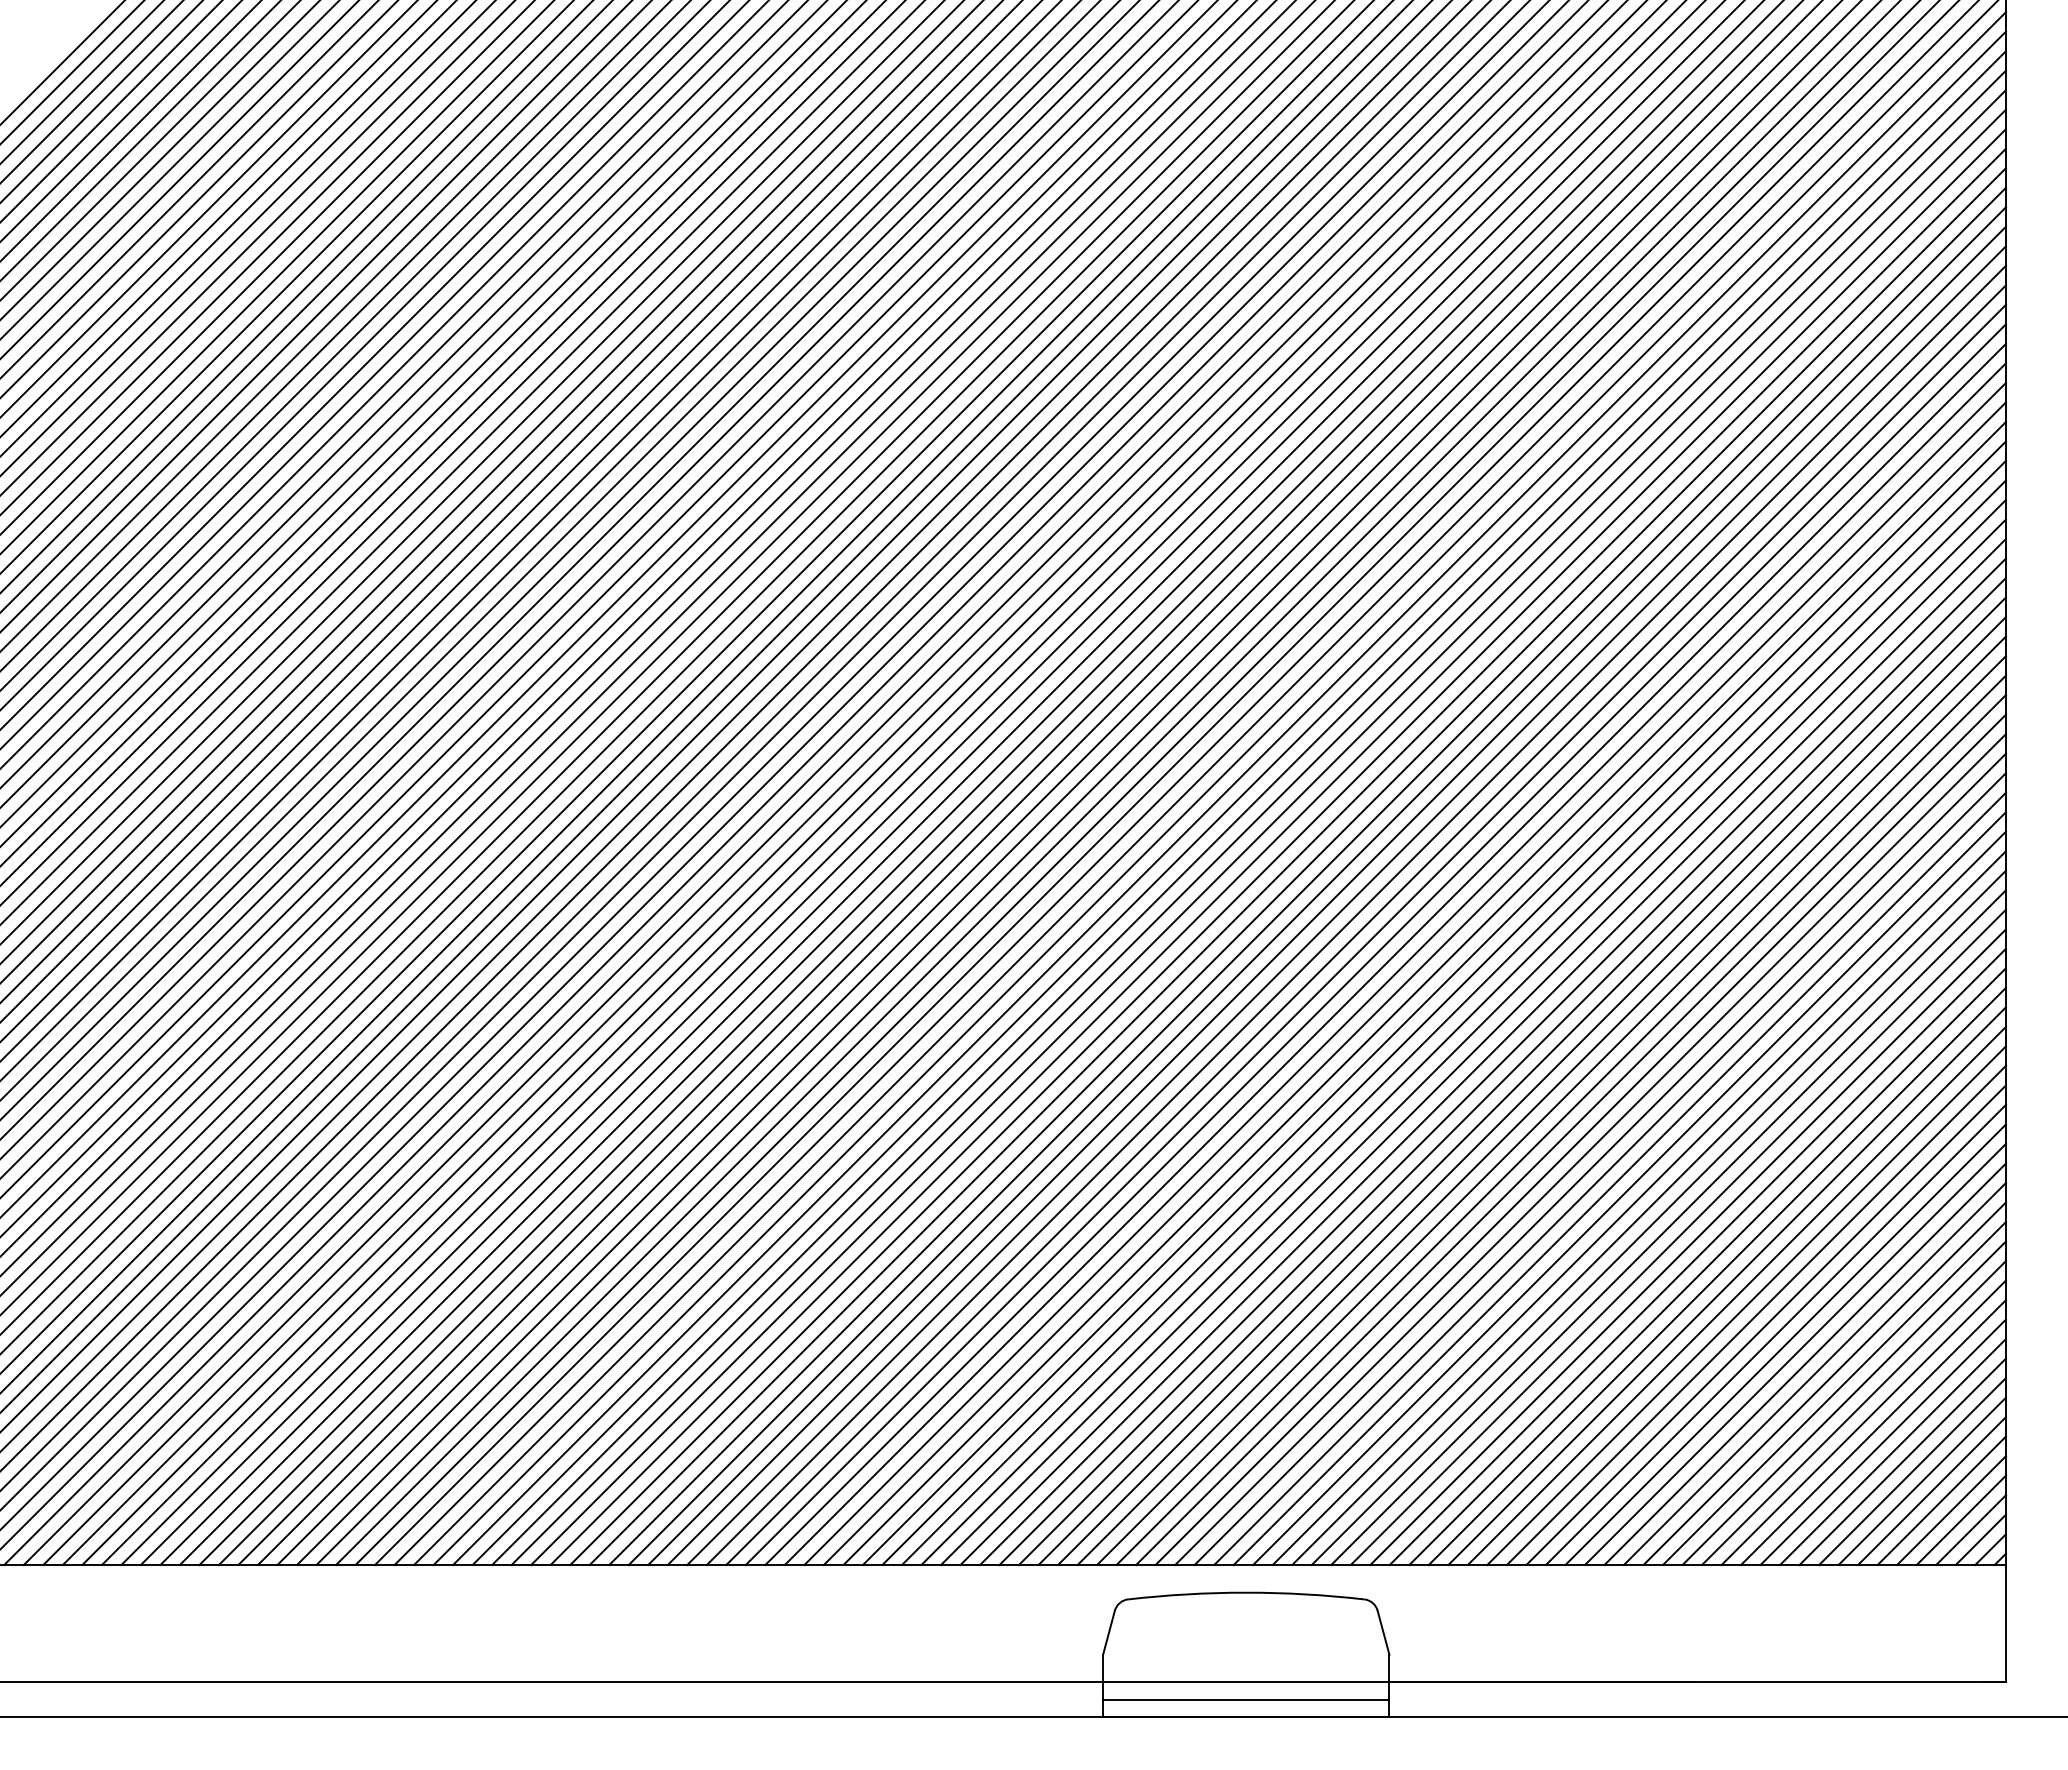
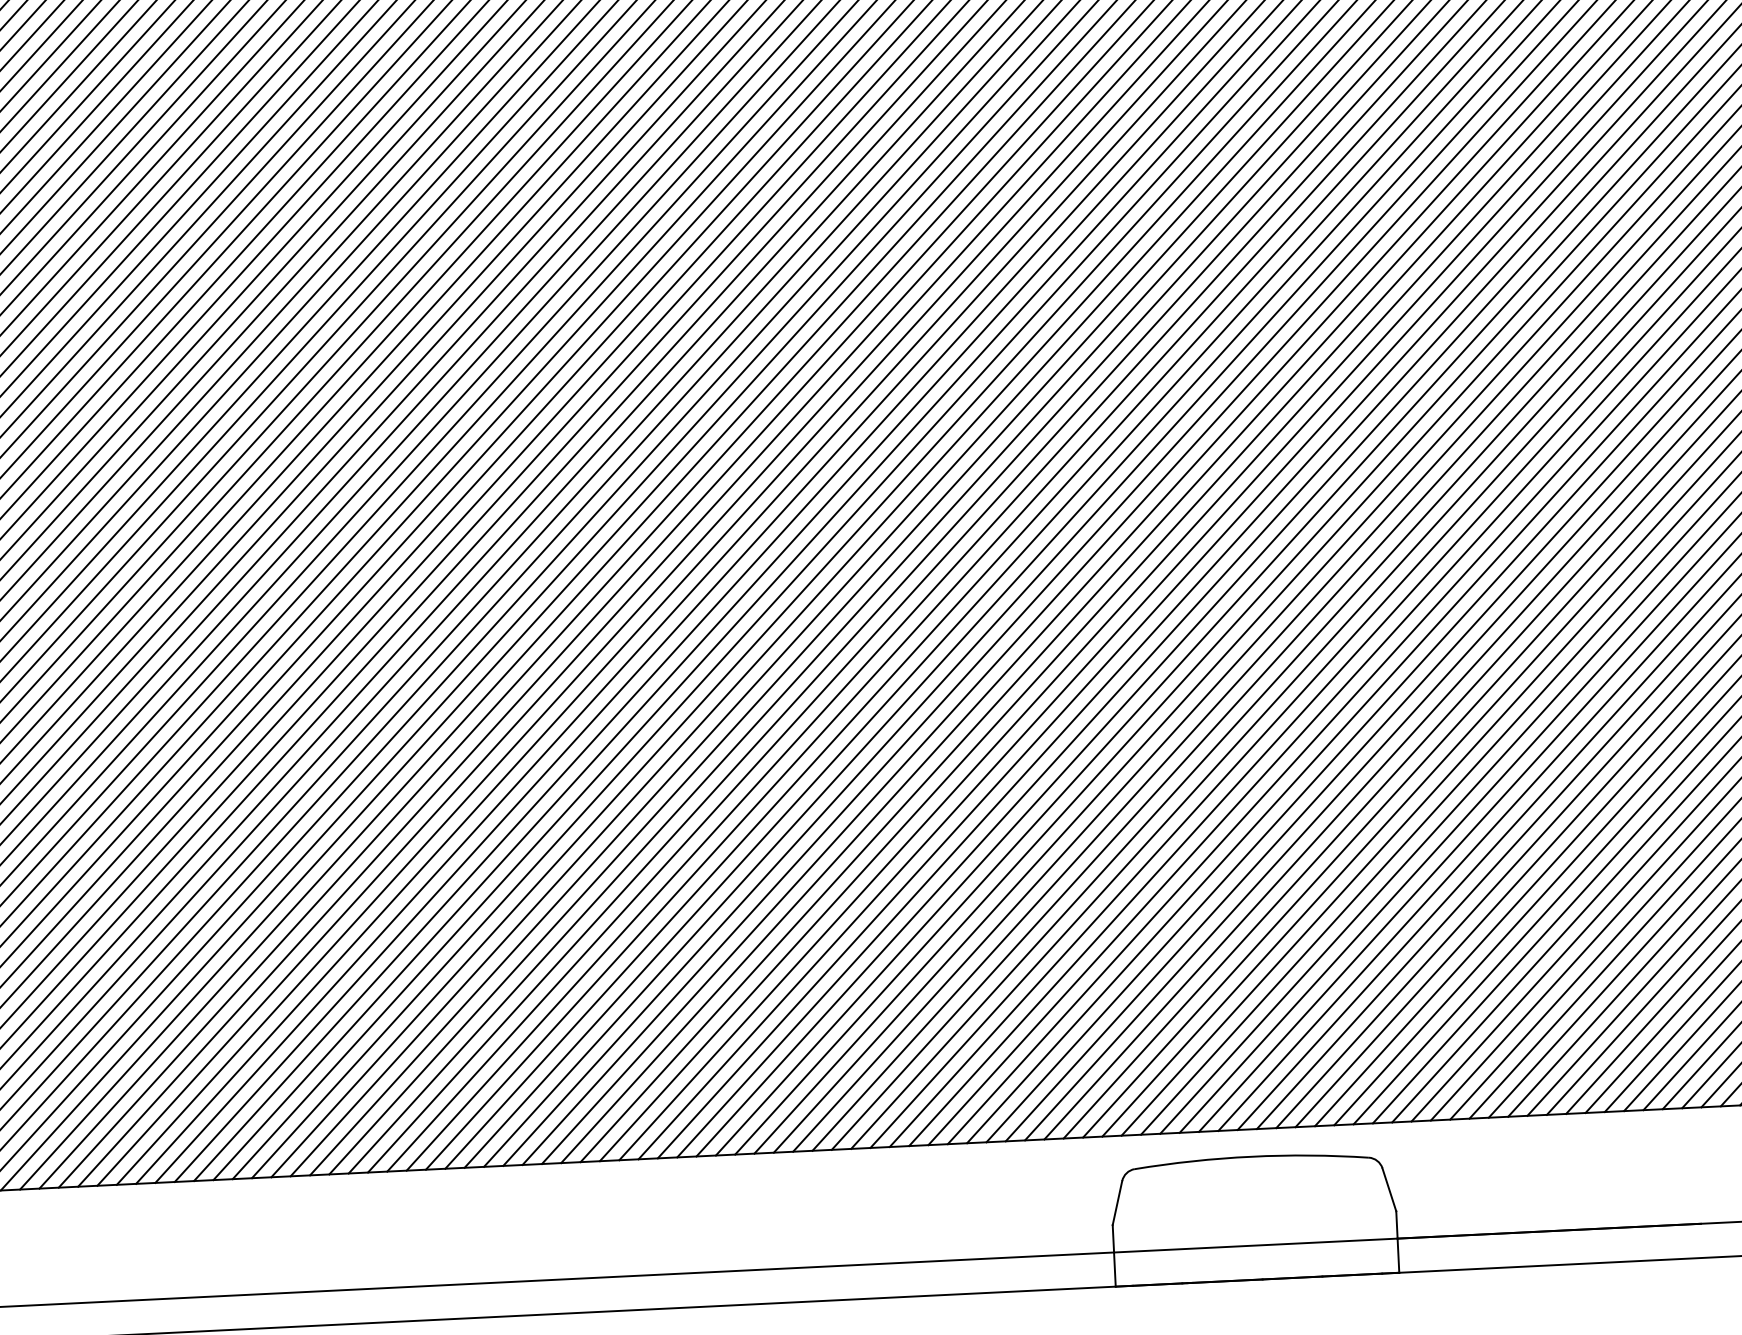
line: (1246, 1699) -> (1256, 1262), removed

